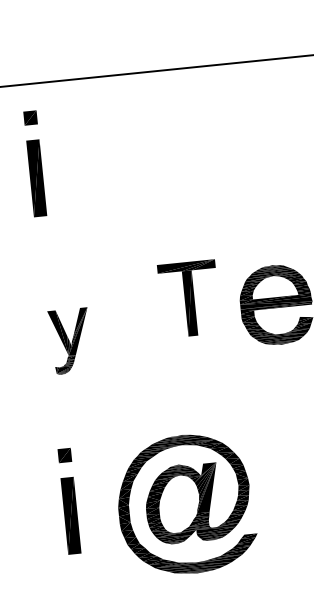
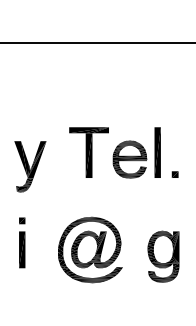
part: (35, 162) -> (22, 80), removed
part: (188, 299) -> (88, 152), size x1.43
part: (70, 340) -> (30, 166), size x1.67
part: (186, 503) -> (90, 249), moved

